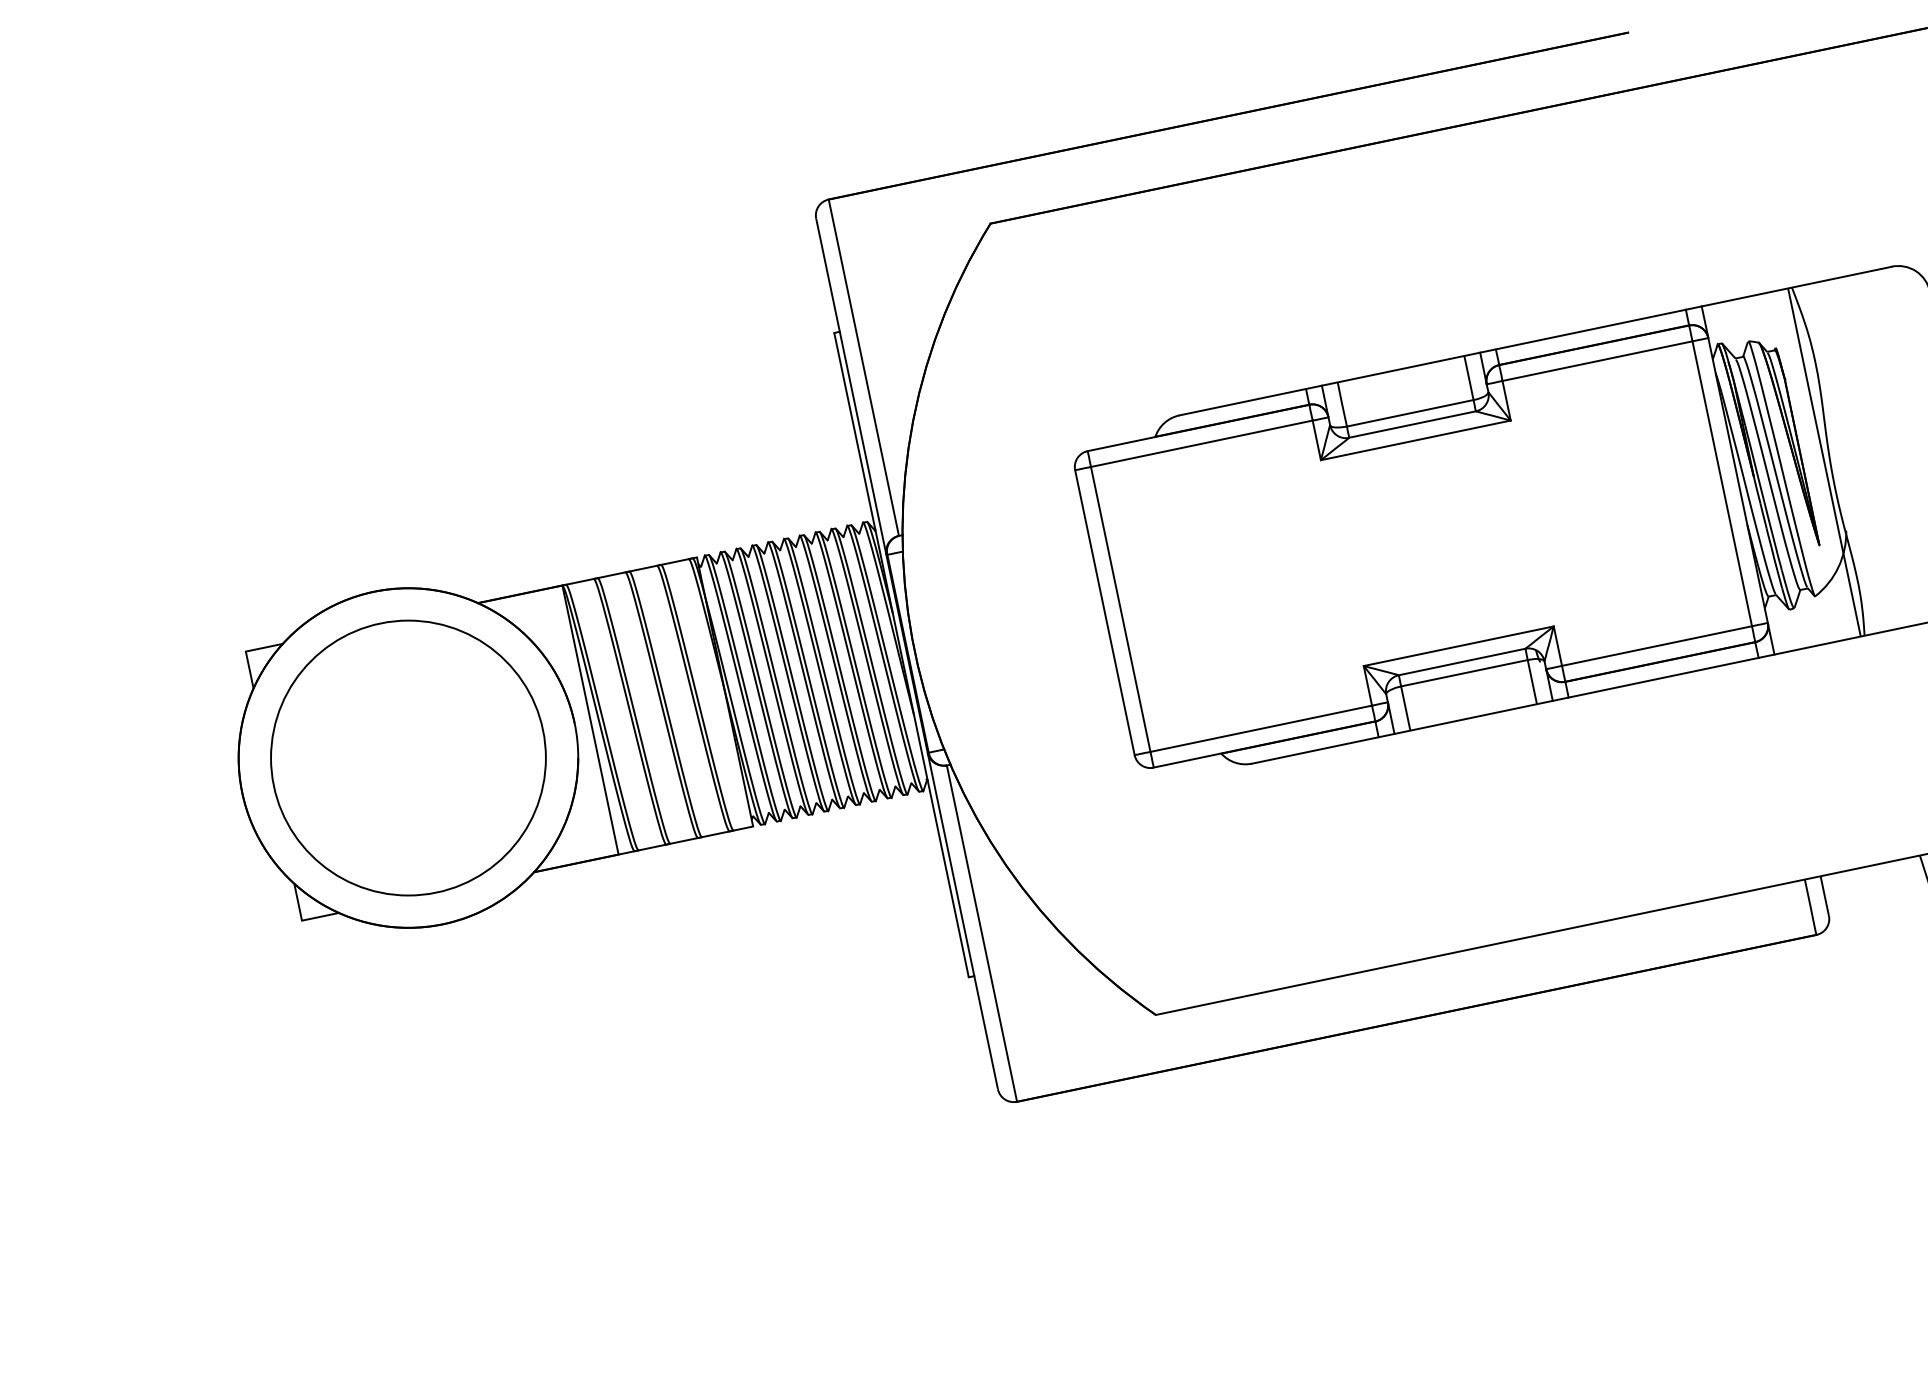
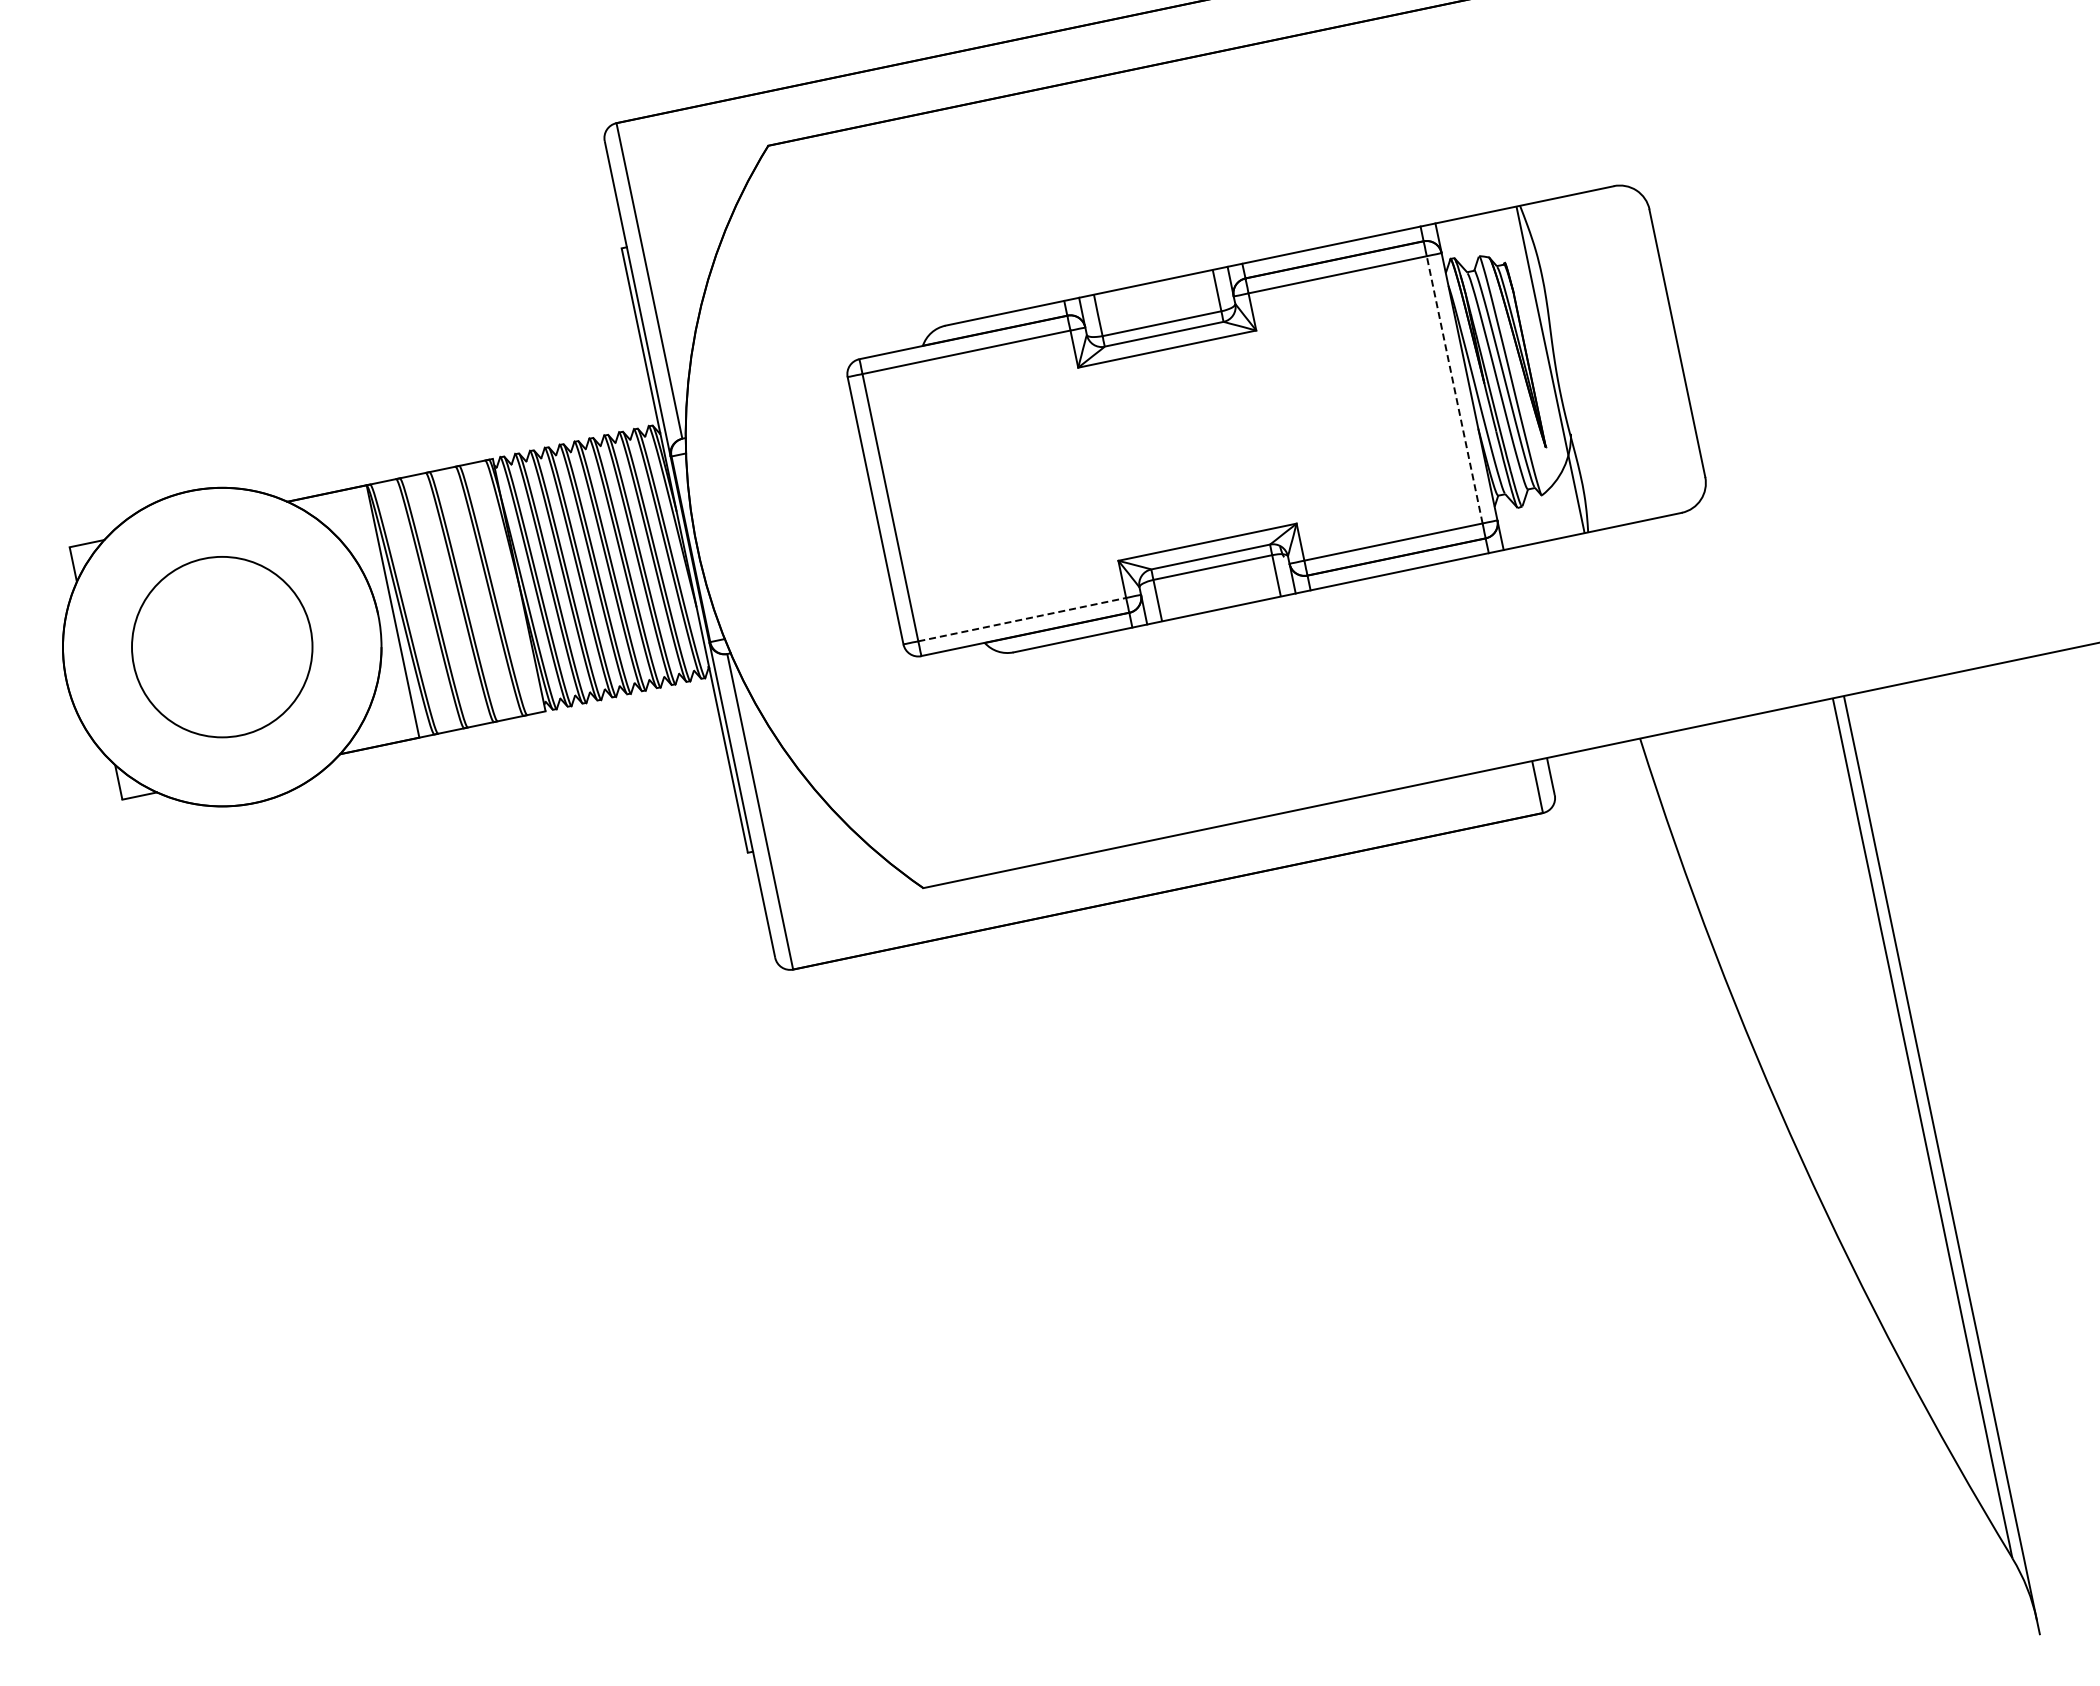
line: (1722, 483) -> (1454, 389), solid -> dashed
line: (1261, 728) -> (1022, 619), solid -> dashed
circle: (408, 758) -> (222, 647), size x0.7

